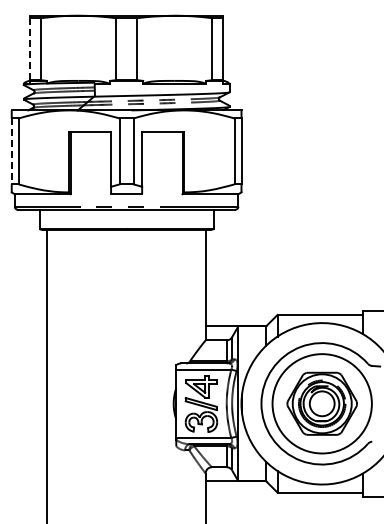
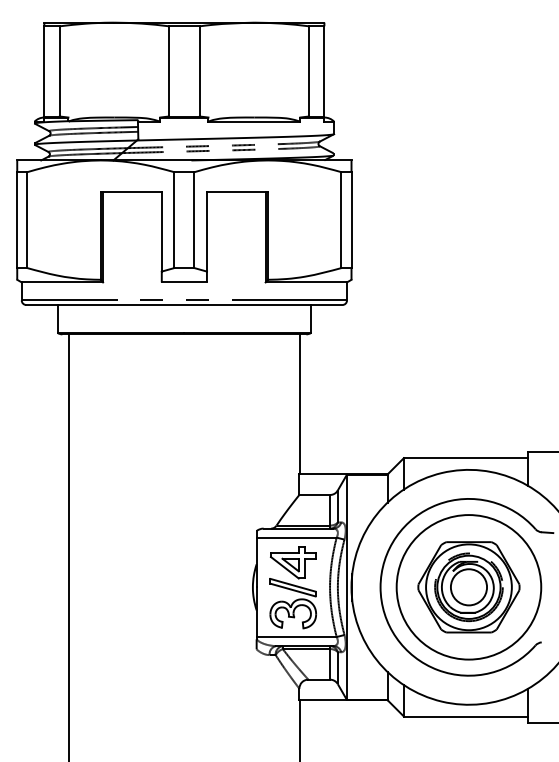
line: (30, 49) -> (44, 71), dashed -> solid
line: (11, 151) -> (16, 220), dashed -> solid

